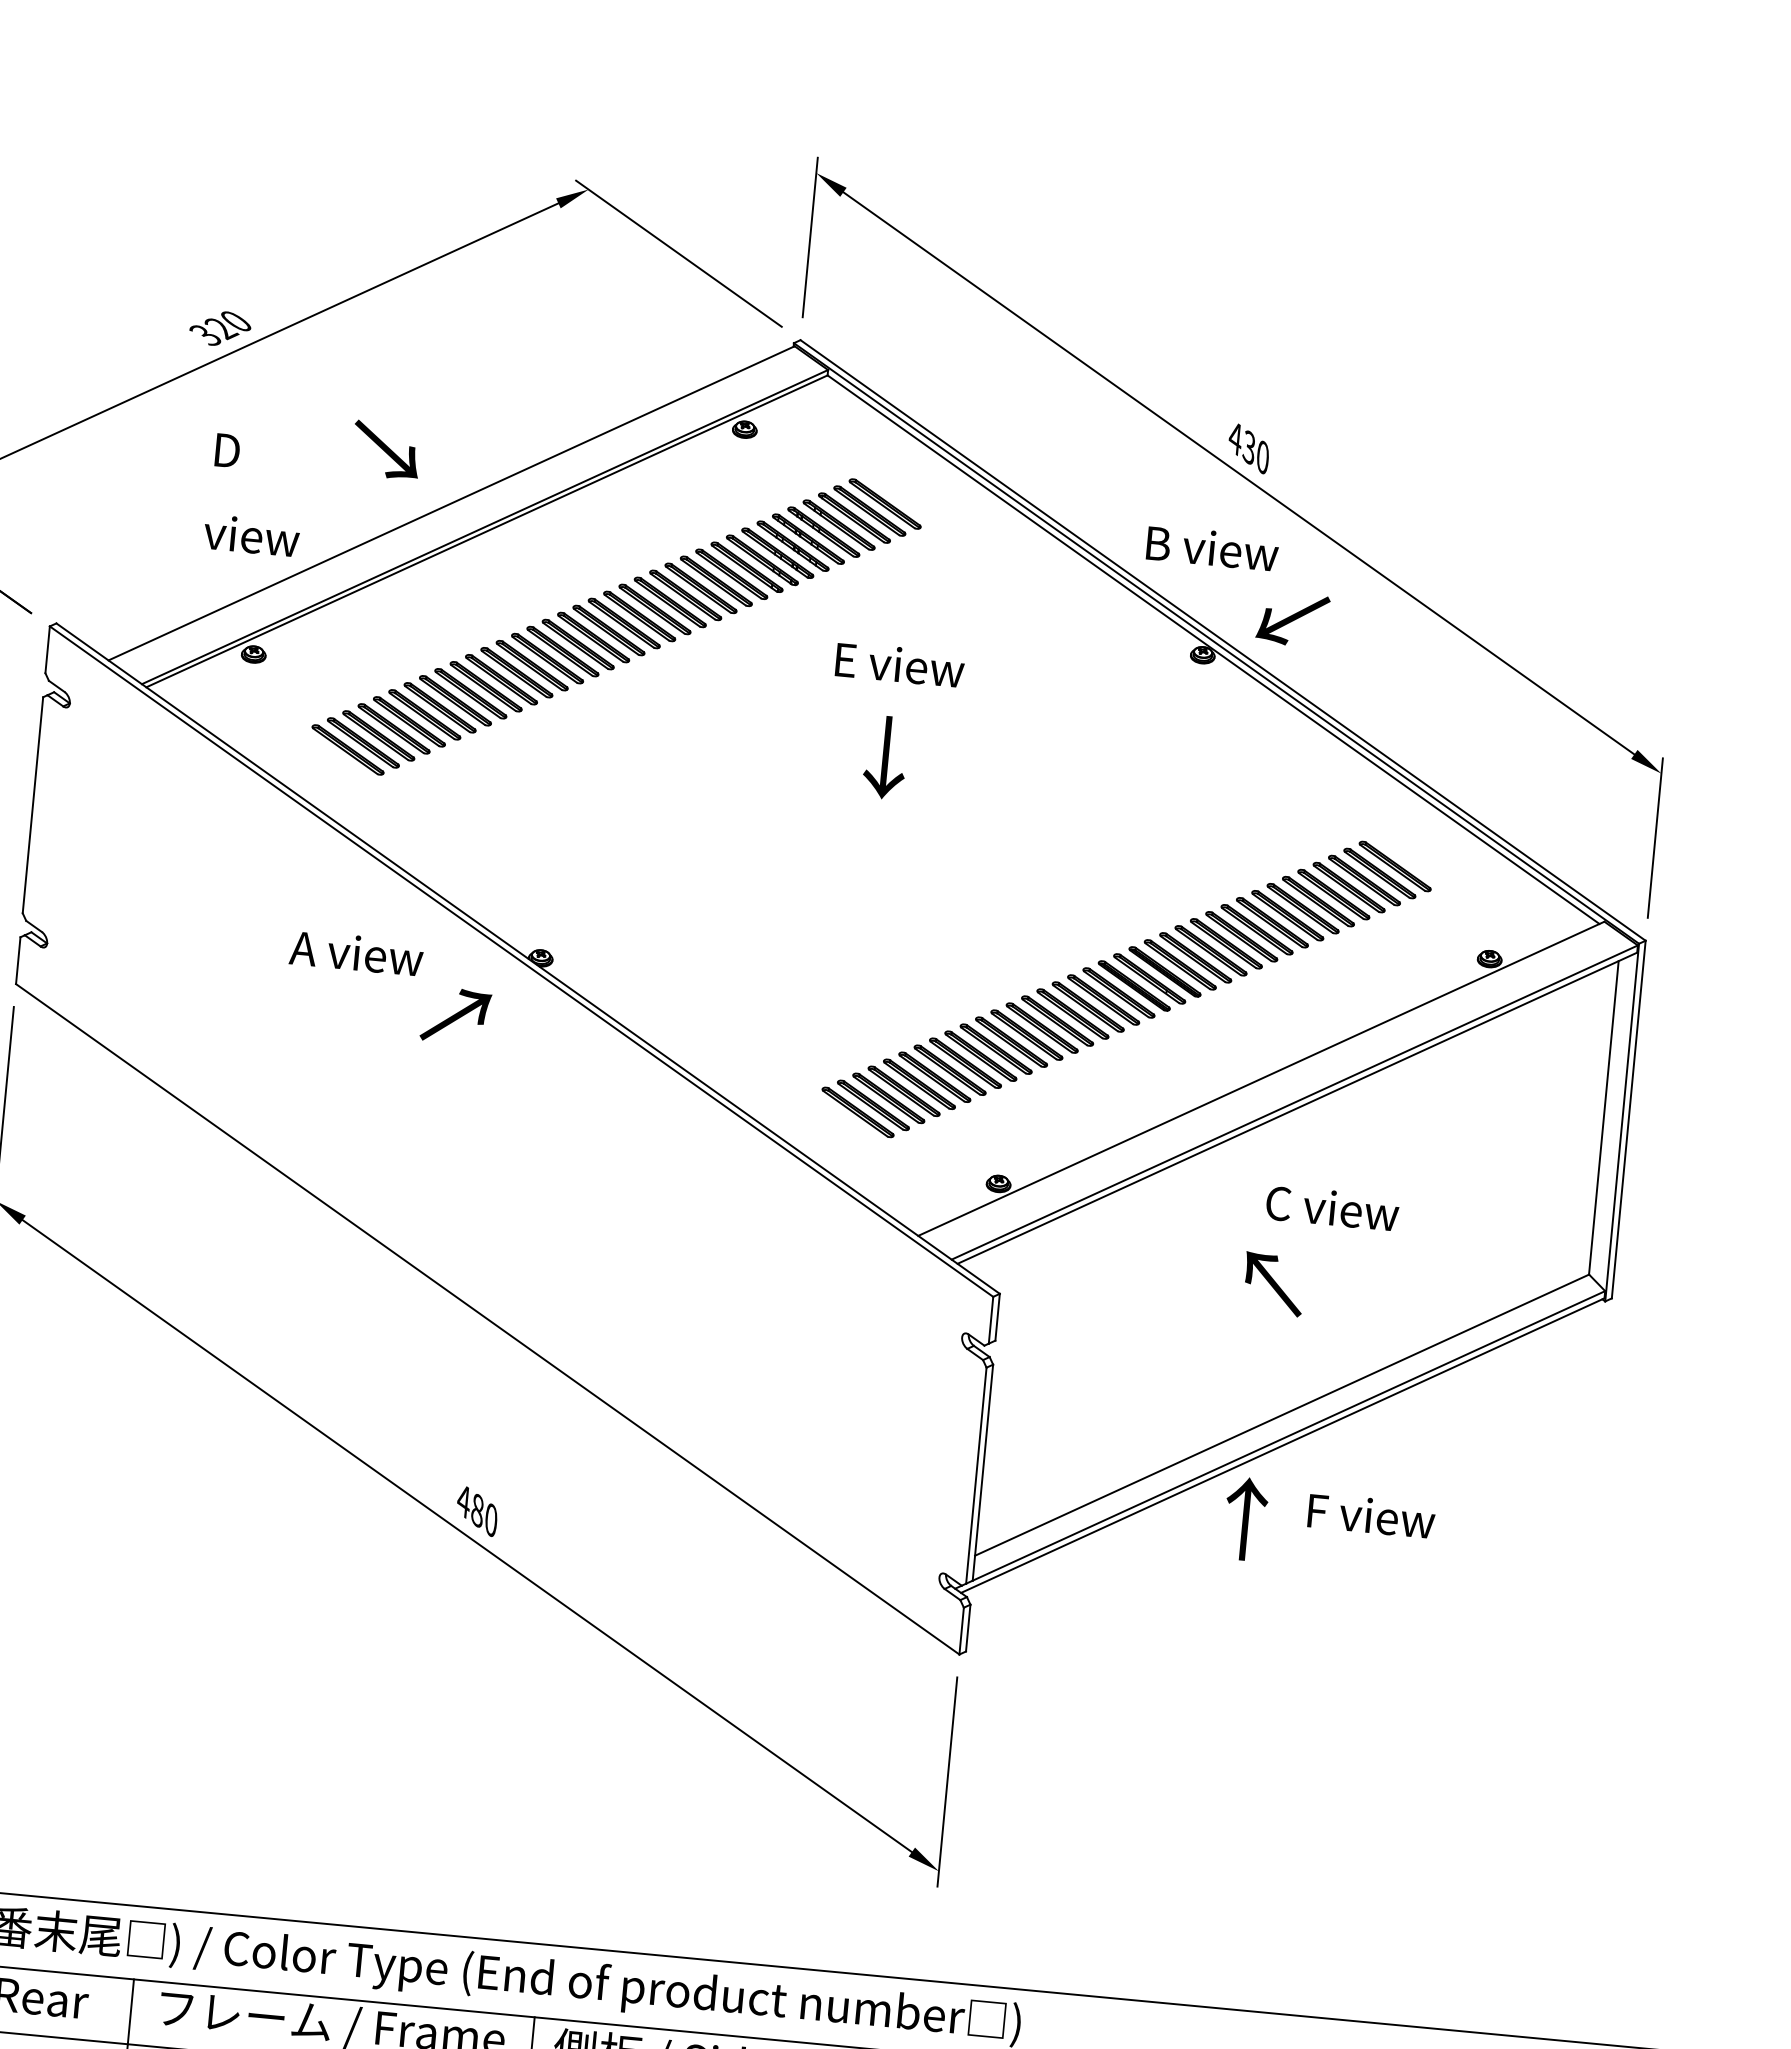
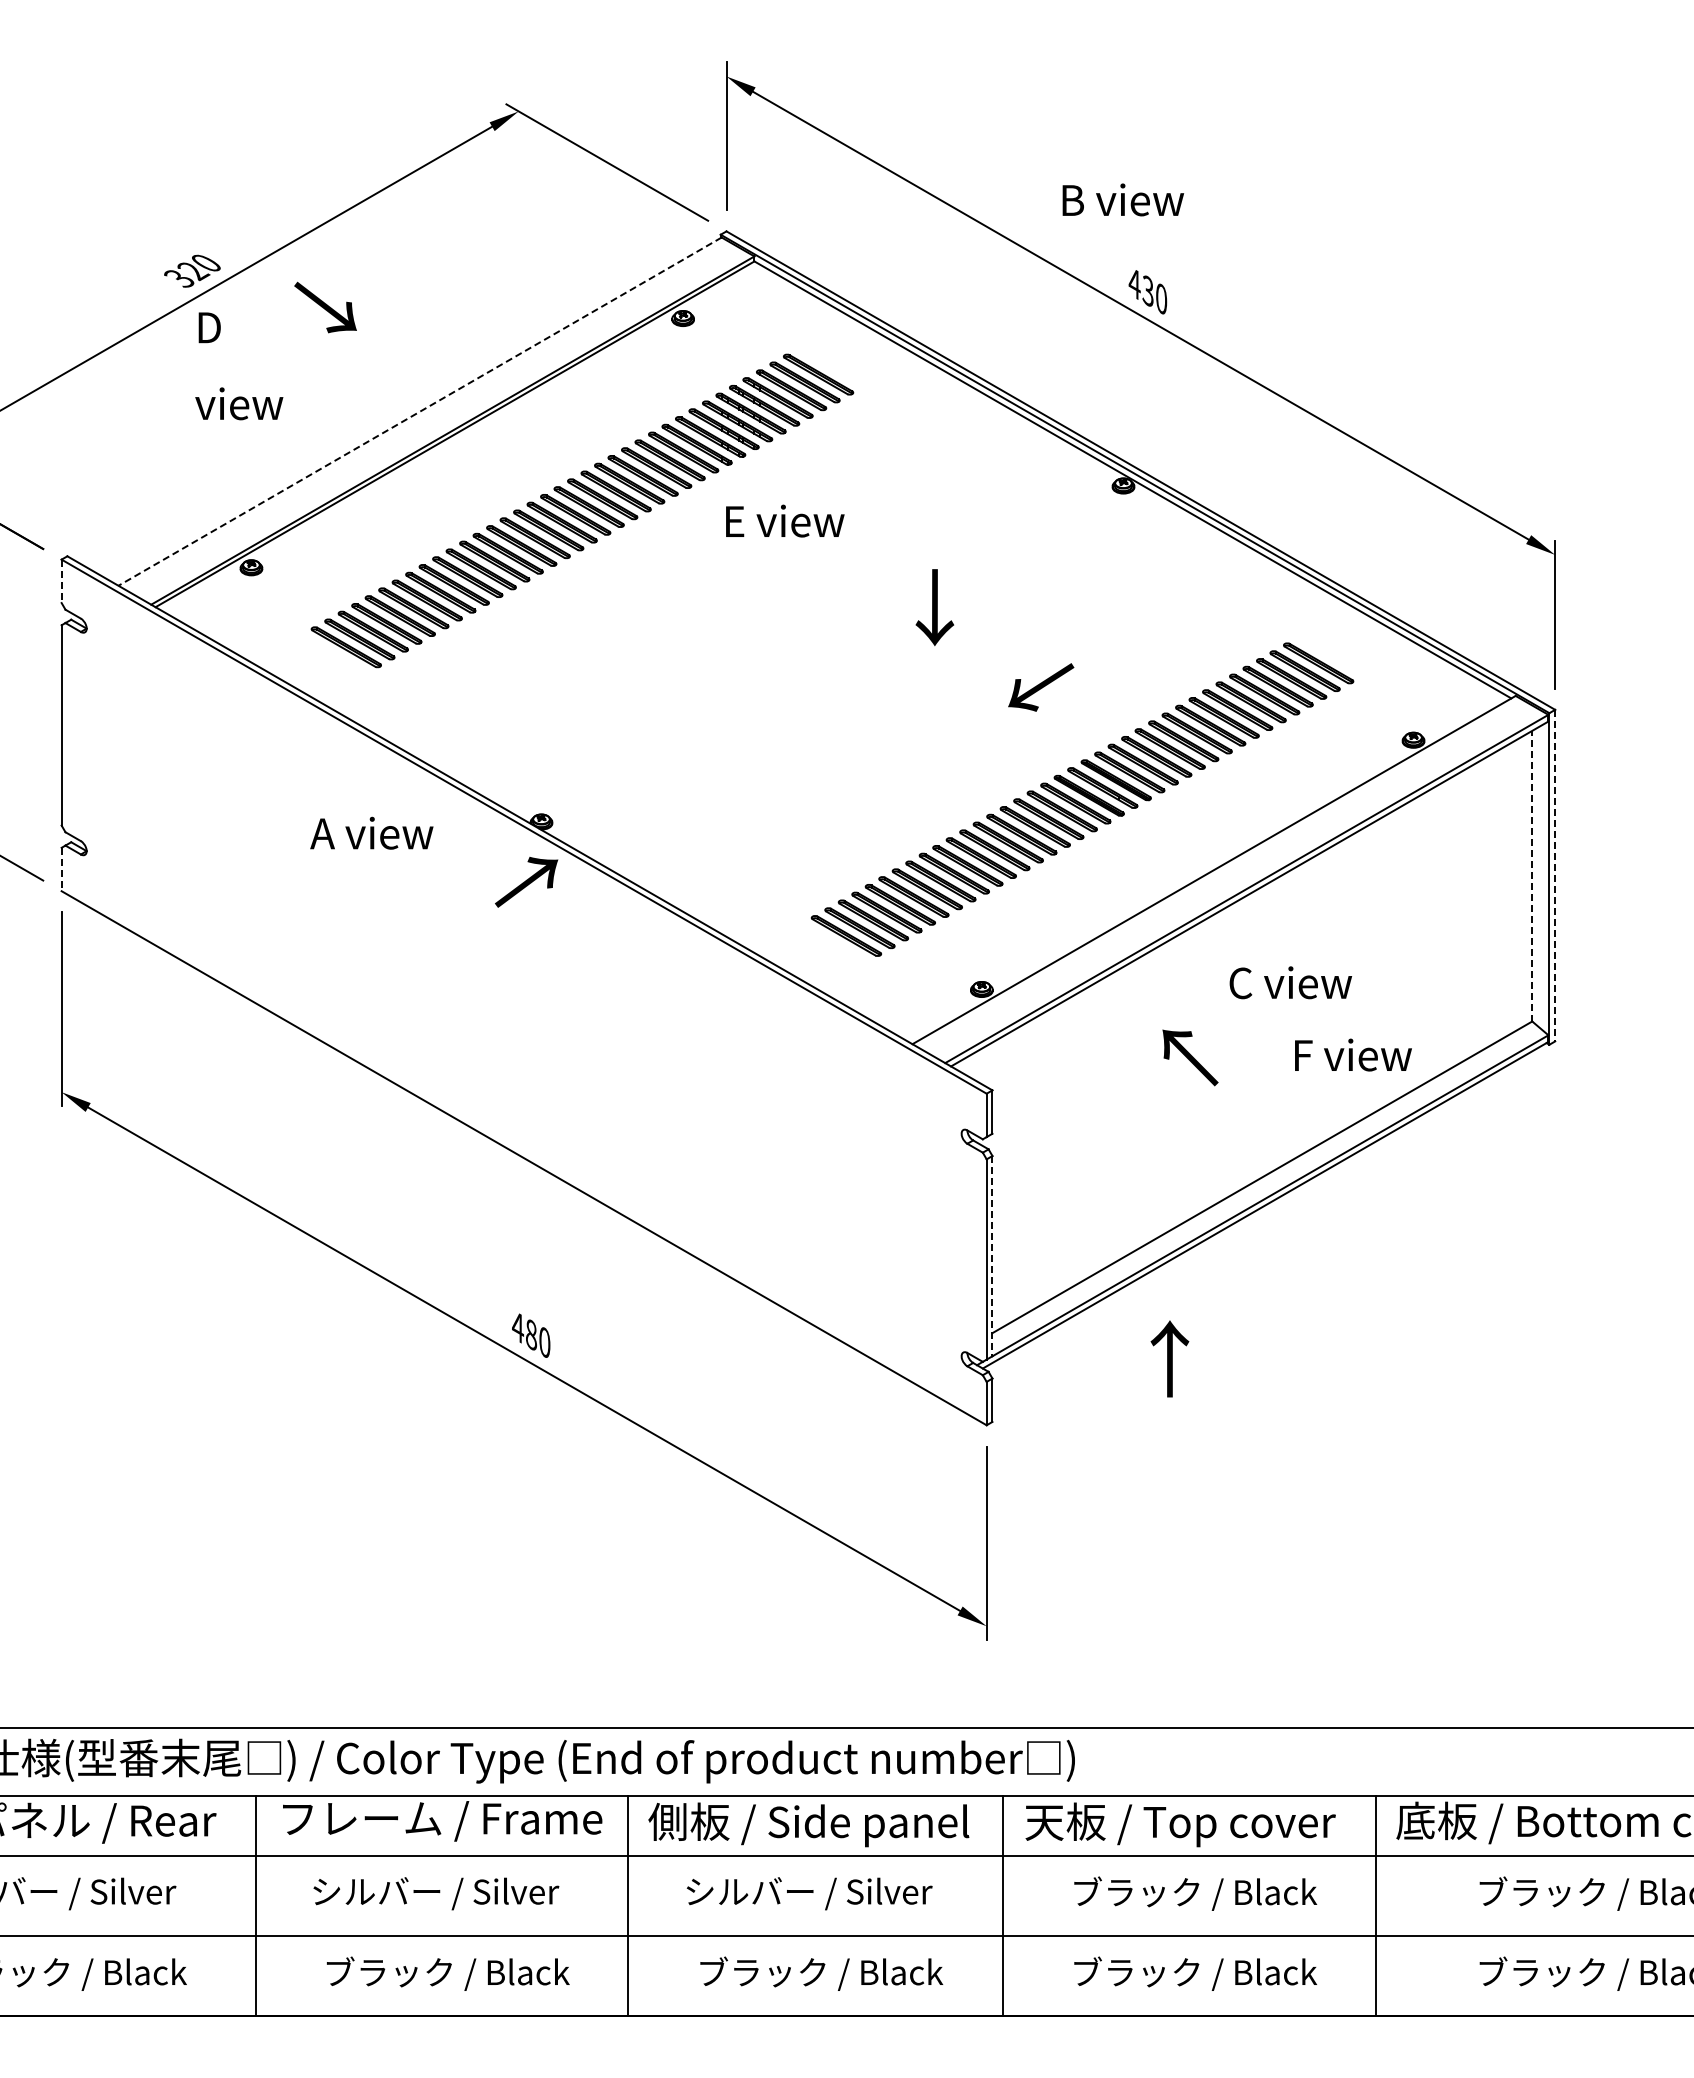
text: (386, 450) -> (325, 307), moved
text: (255, 495) -> (239, 366), moved
line: (450, 503) -> (419, 411), solid -> dashed
text: (1212, 547) -> (1123, 199), moved
text: (1293, 619) -> (1041, 687), moved
line: (47, 650) -> (61, 581), solid -> dashed
text: (900, 664) -> (785, 520), moved
text: (885, 757) -> (934, 607), moved
line: (18, 960) -> (61, 869), solid -> dashed
text: (455, 1016) -> (526, 882), moved
line: (1604, 1117) -> (1532, 875), solid -> dashed
line: (1629, 1119) -> (1555, 875), solid -> dashed
text: (1273, 1283) -> (1190, 1057), moved
line: (982, 1473) -> (992, 1256), solid -> dashed
text: (1371, 1515) -> (1353, 1054), moved
text: (1245, 1518) -> (1169, 1358), moved

